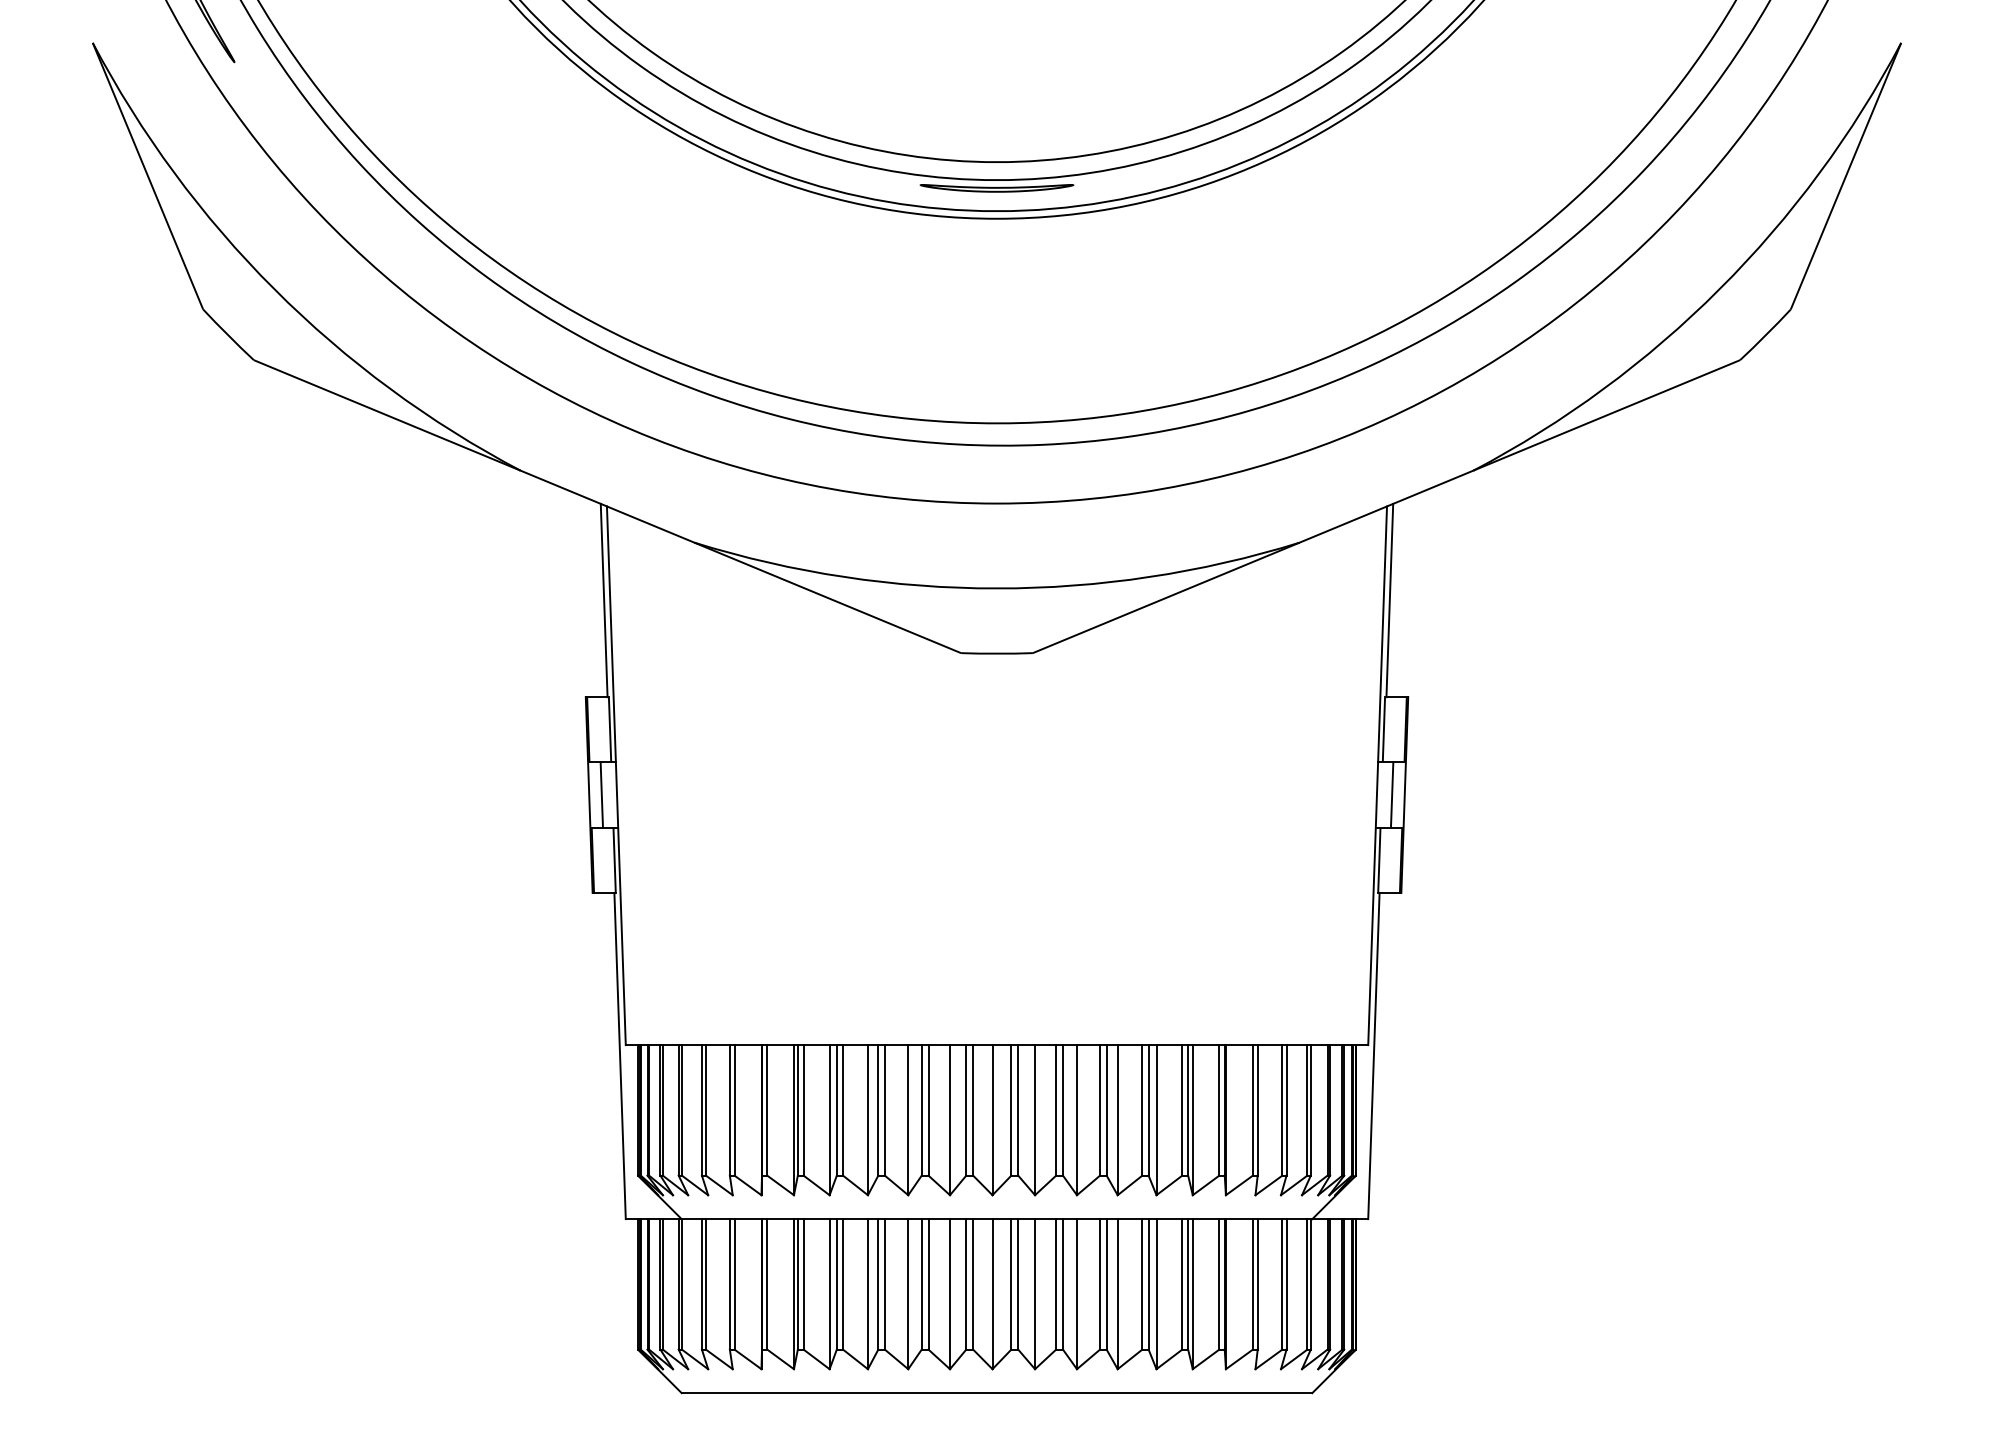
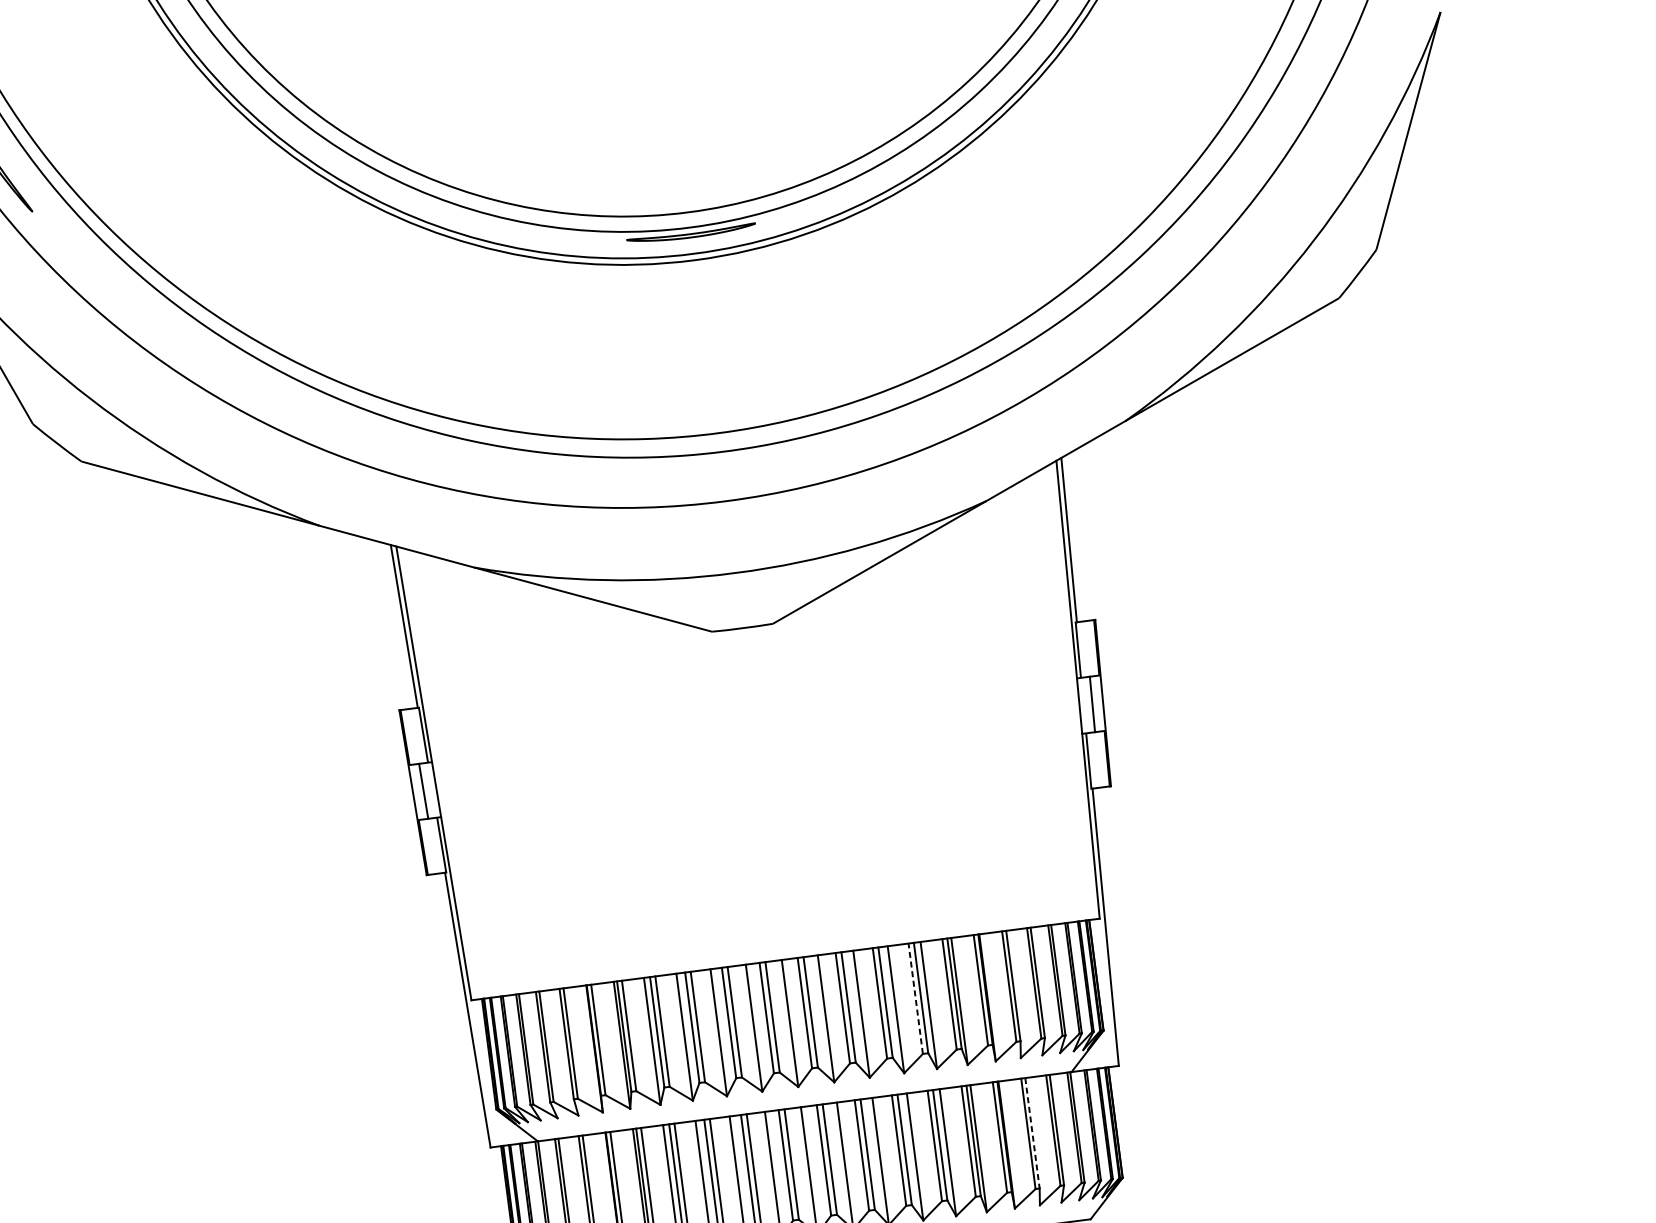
line: (1142, 1109) -> (915, 997), solid -> dashed
line: (1257, 1284) -> (1032, 1133), solid -> dashed

